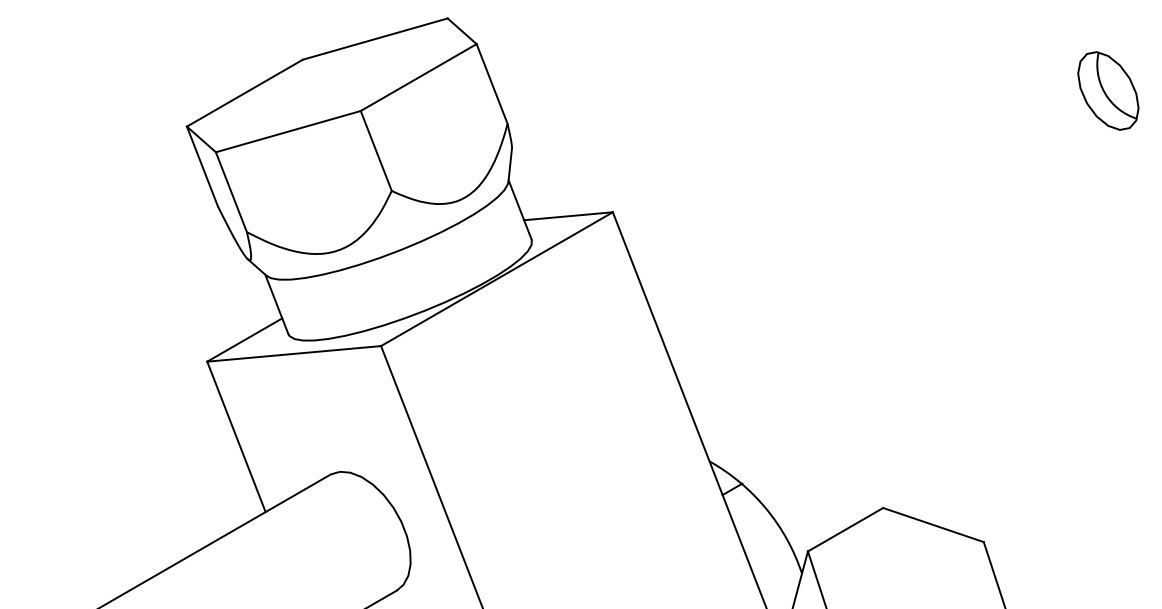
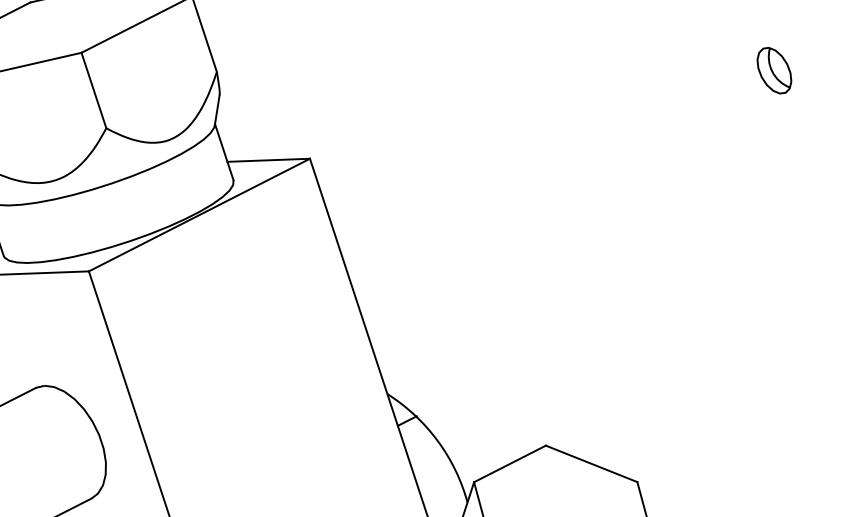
part: (1107, 91) -> (773, 70), size x0.62

